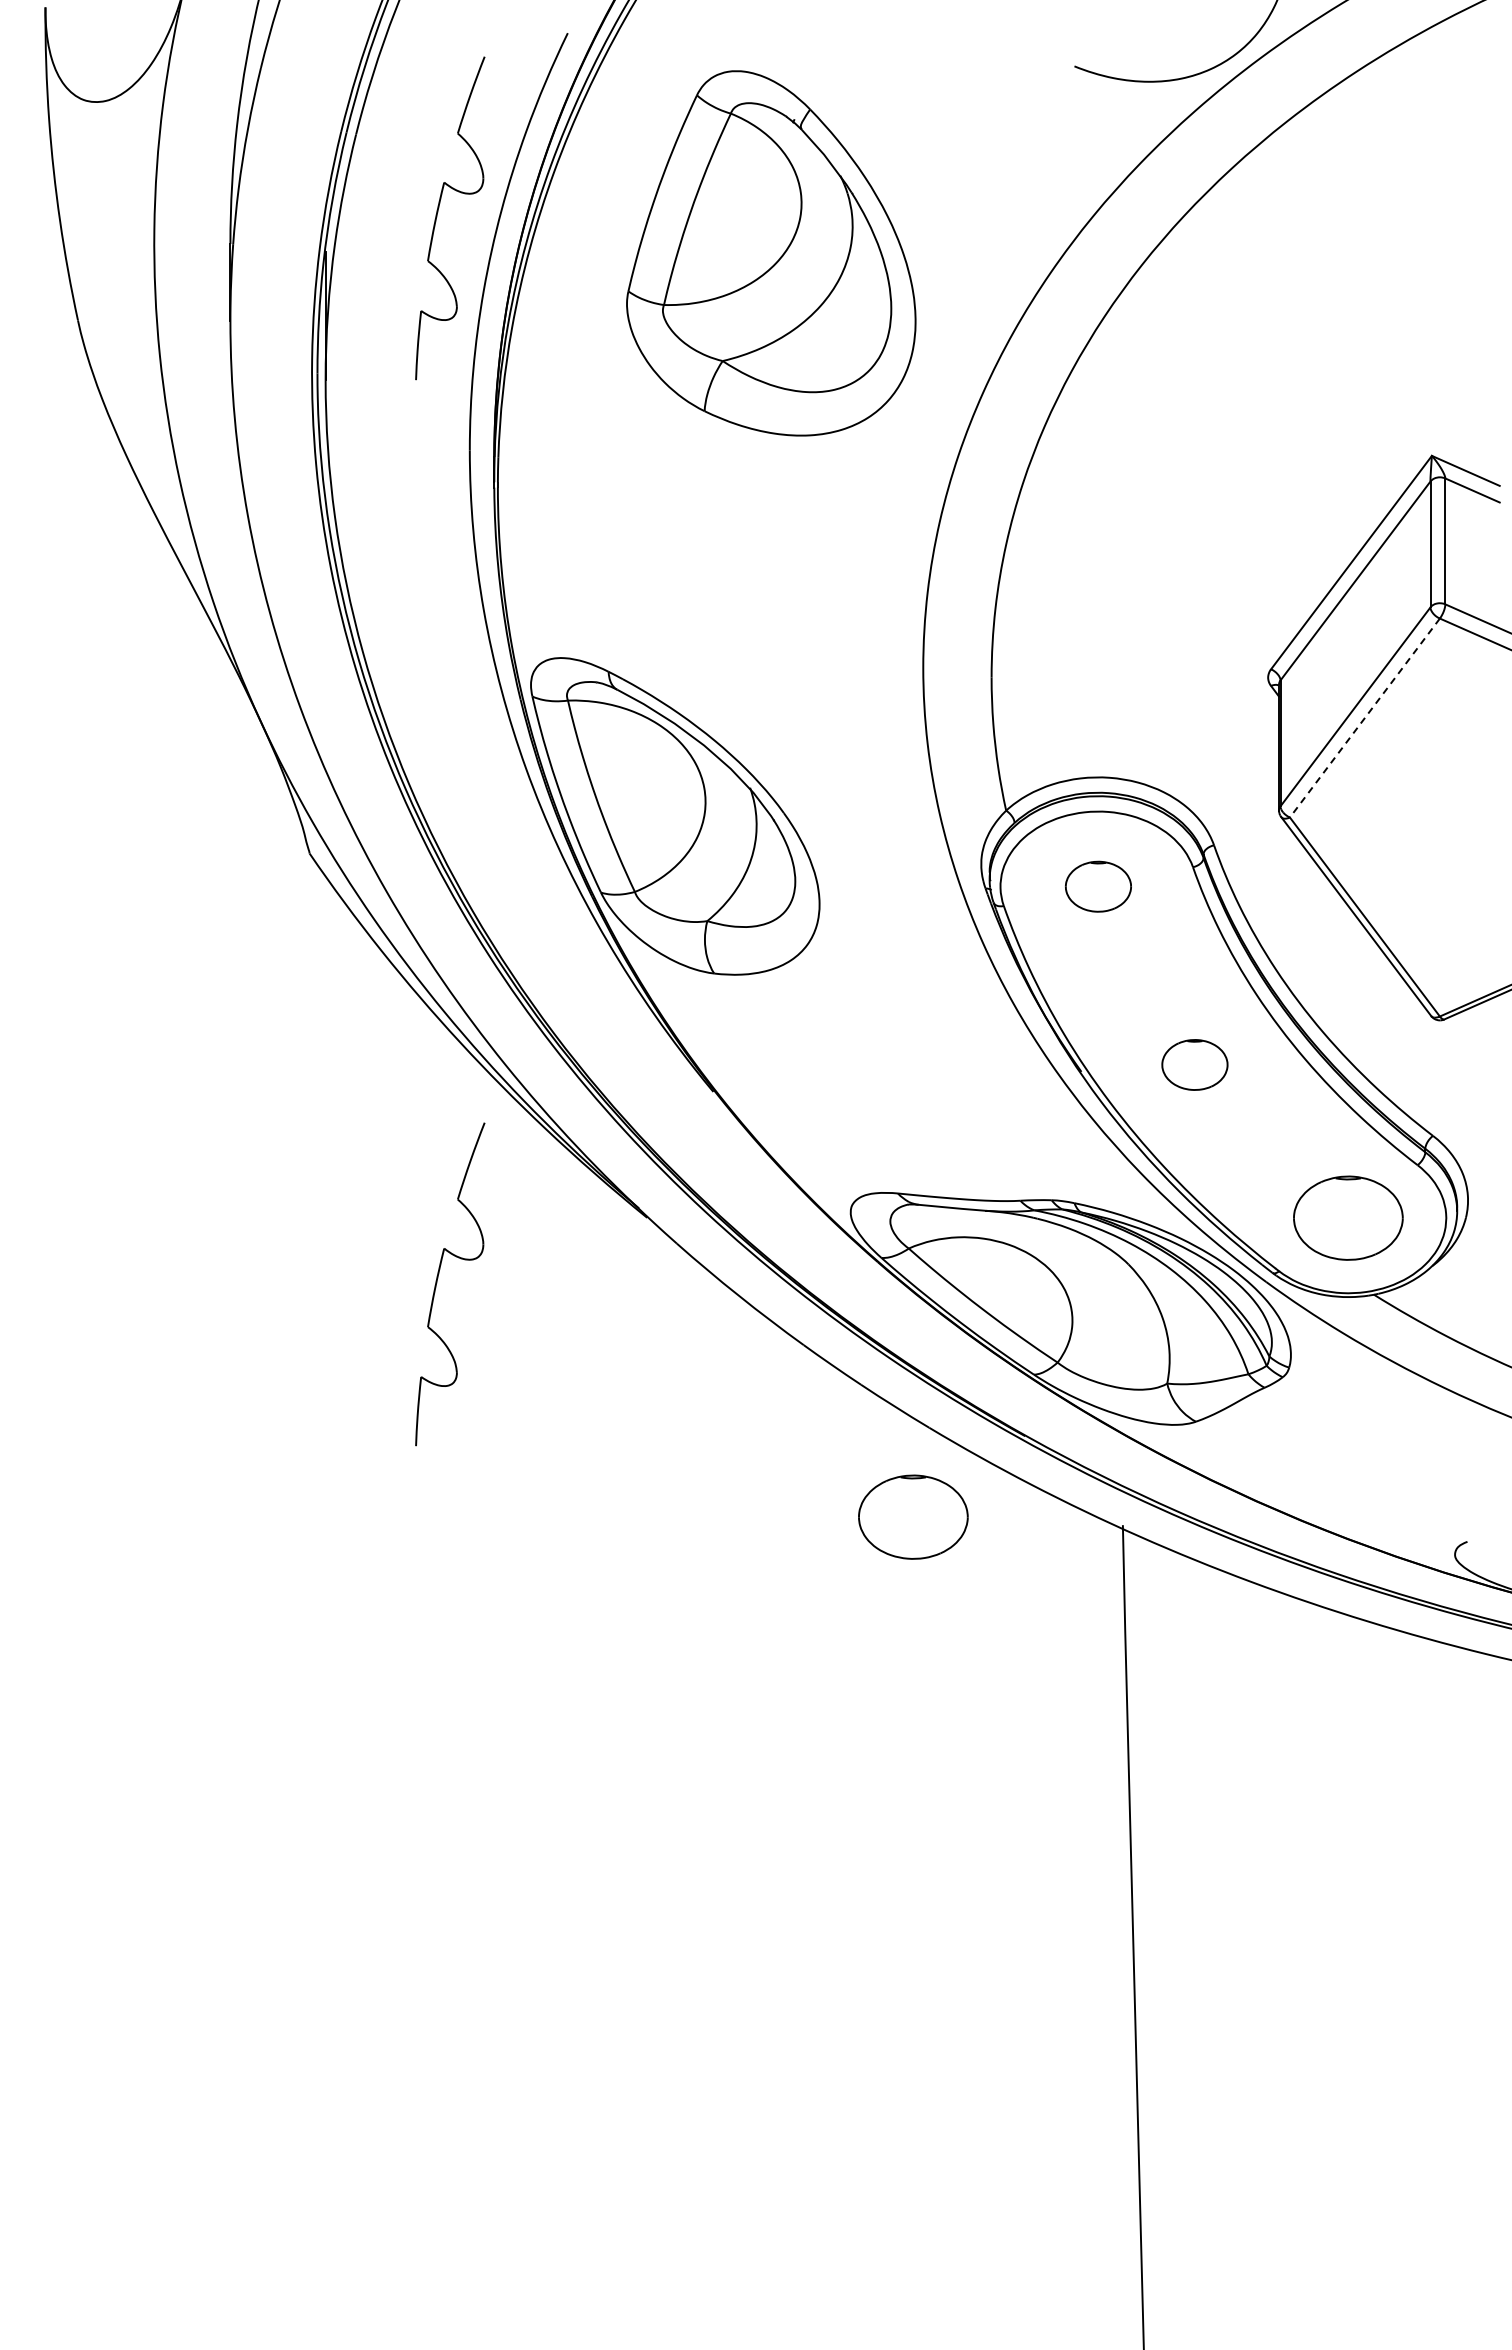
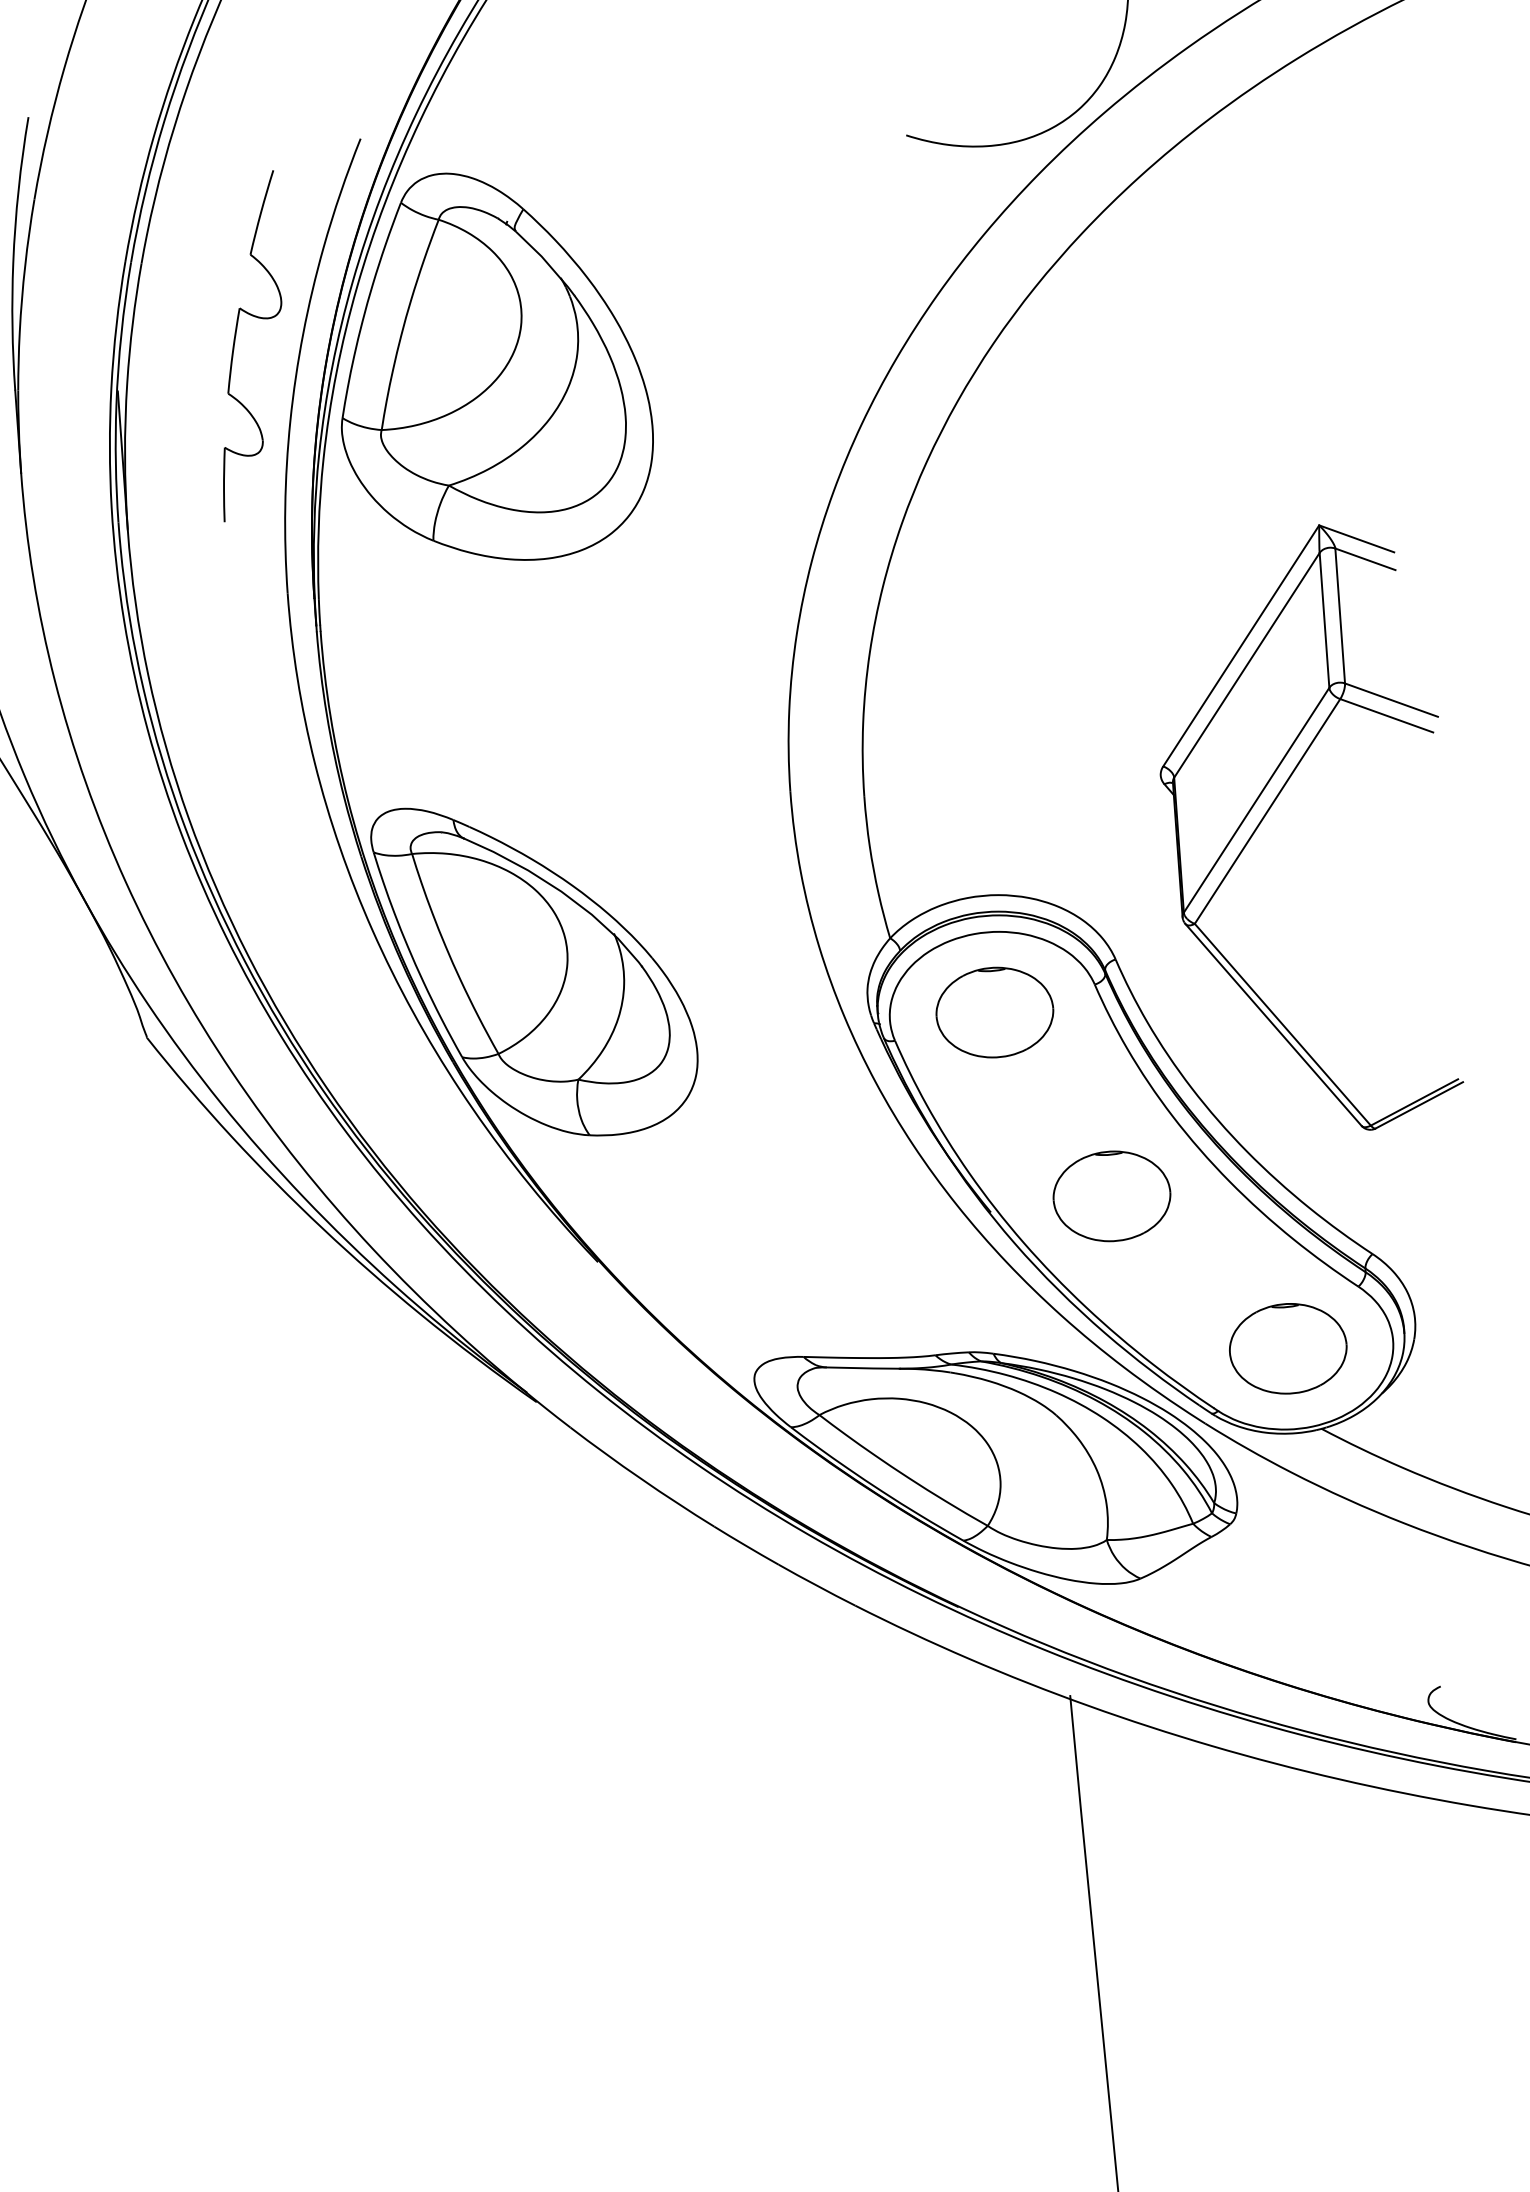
part: (771, 253) -> (492, 366), moved
line: (1364, 718) -> (1267, 811), dashed -> solid
part: (1098, 886) -> (994, 1012), size x1.67
part: (1194, 1064) -> (1111, 1195), size x1.67
part: (437, 1283) -> (317, 1488), removed
part: (913, 1516) -> (845, 1701), removed

